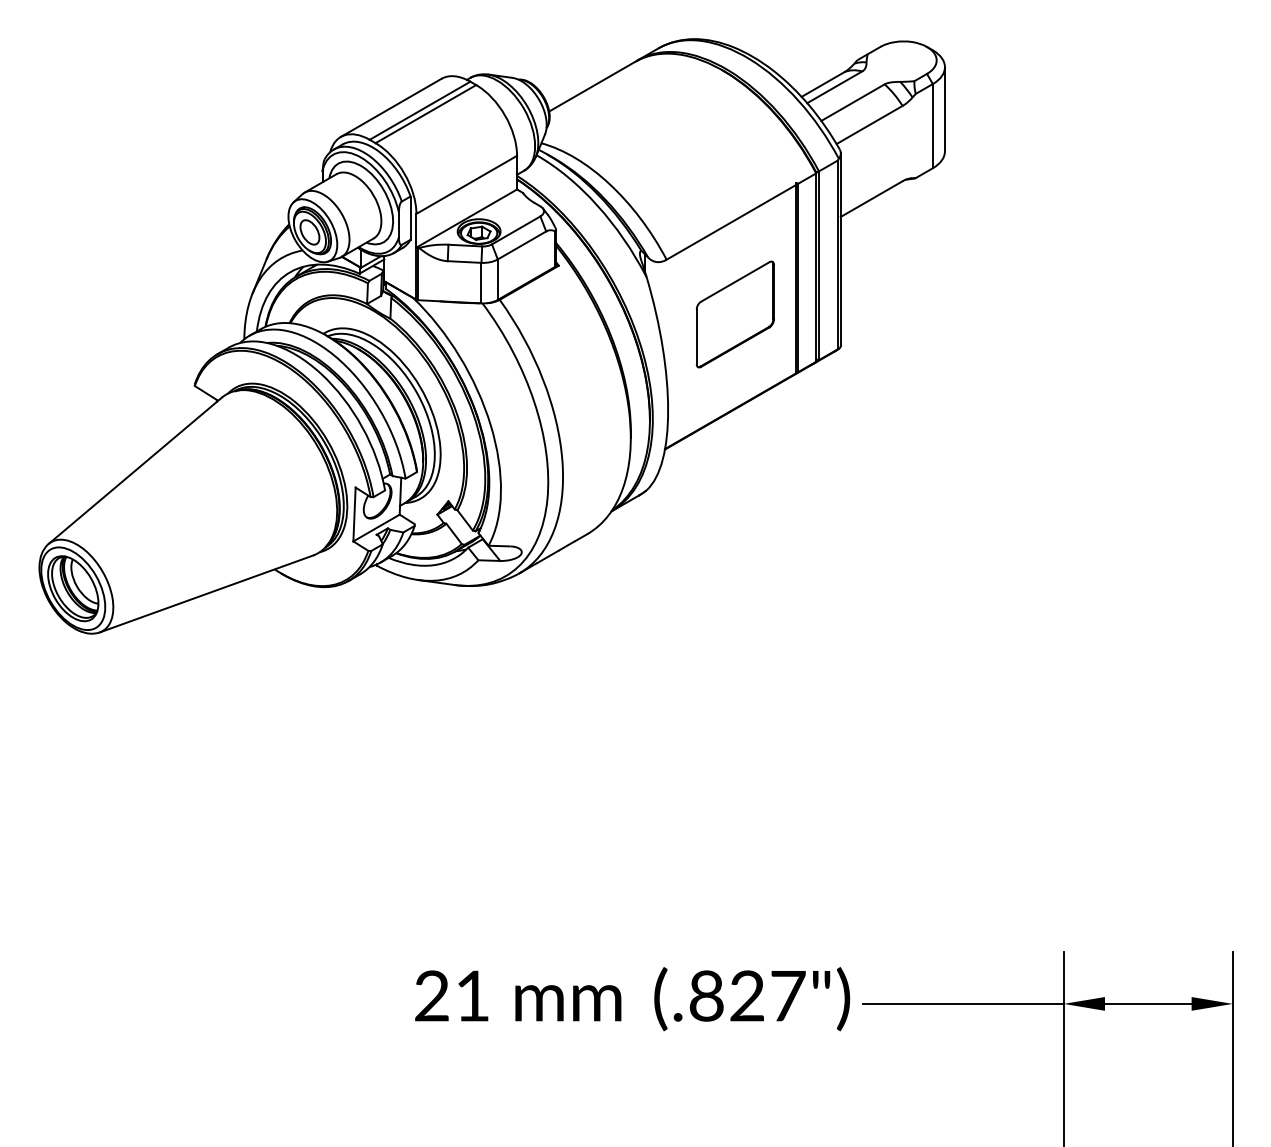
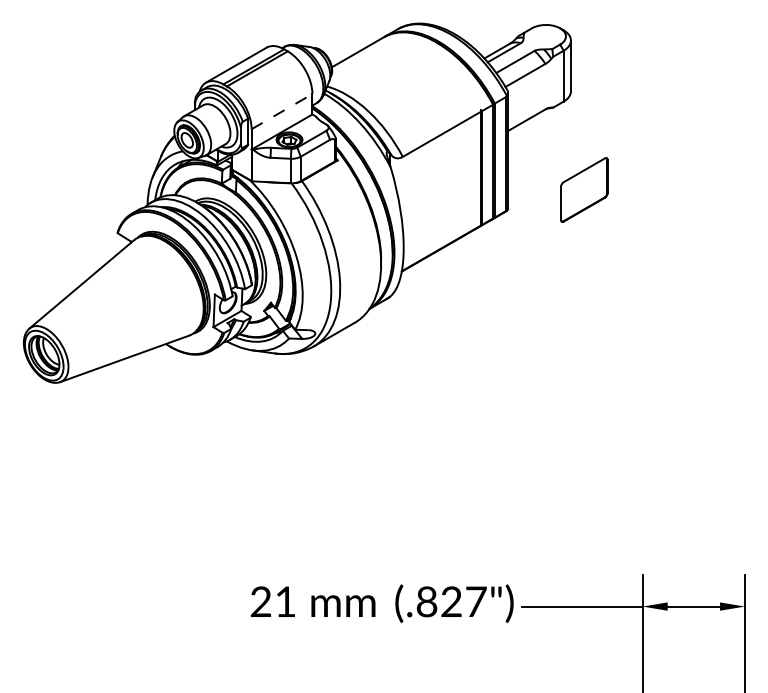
line: (467, 184) -> (282, 111), solid -> dashed
part: (735, 313) -> (584, 189), moved

